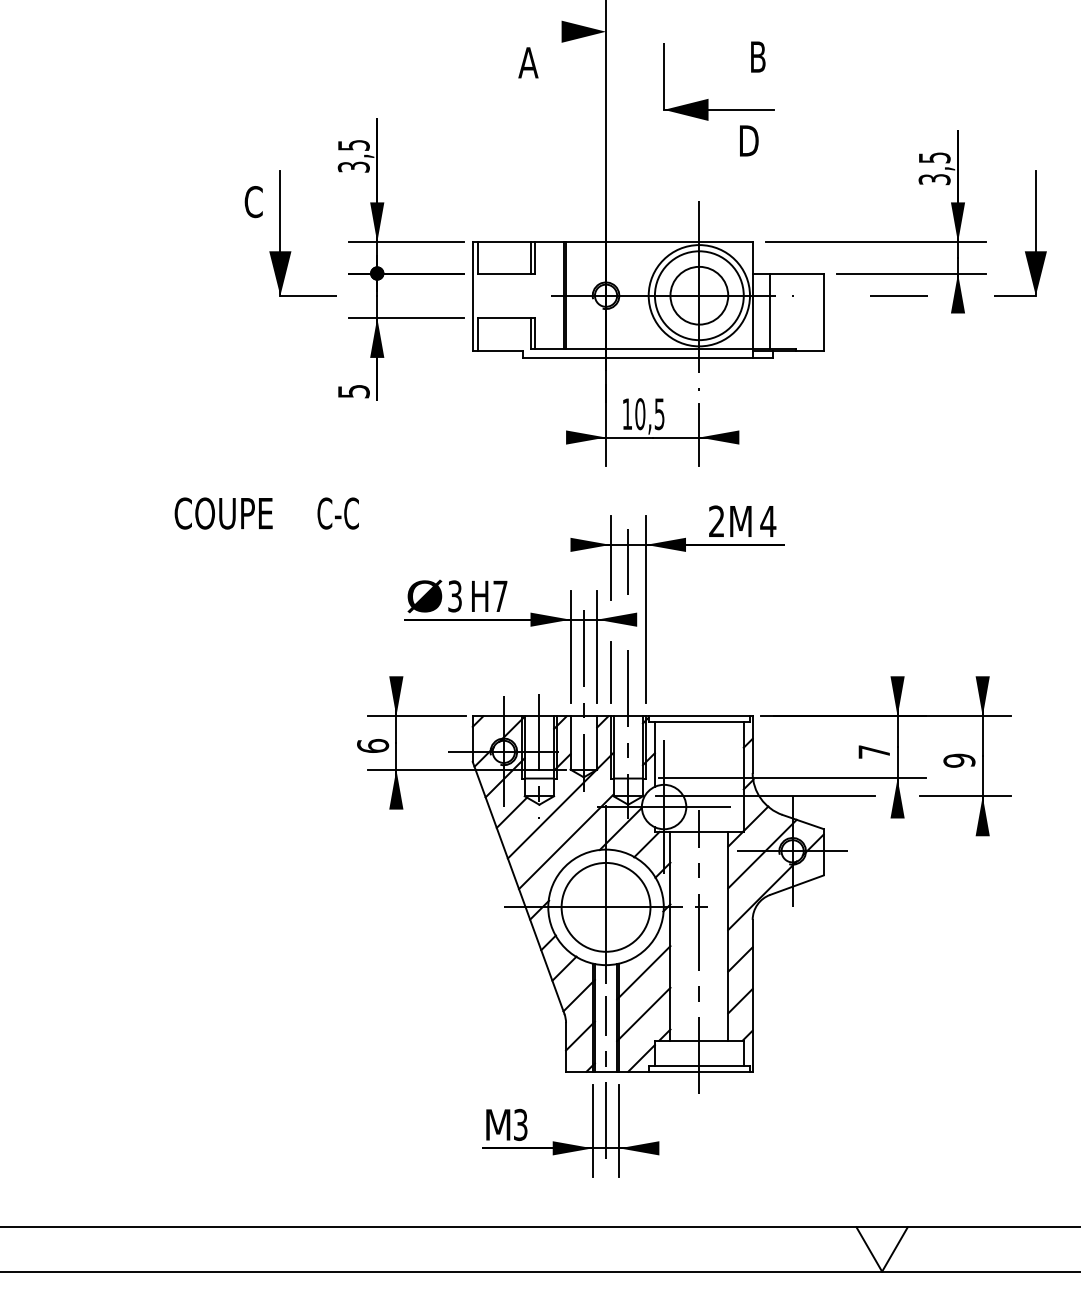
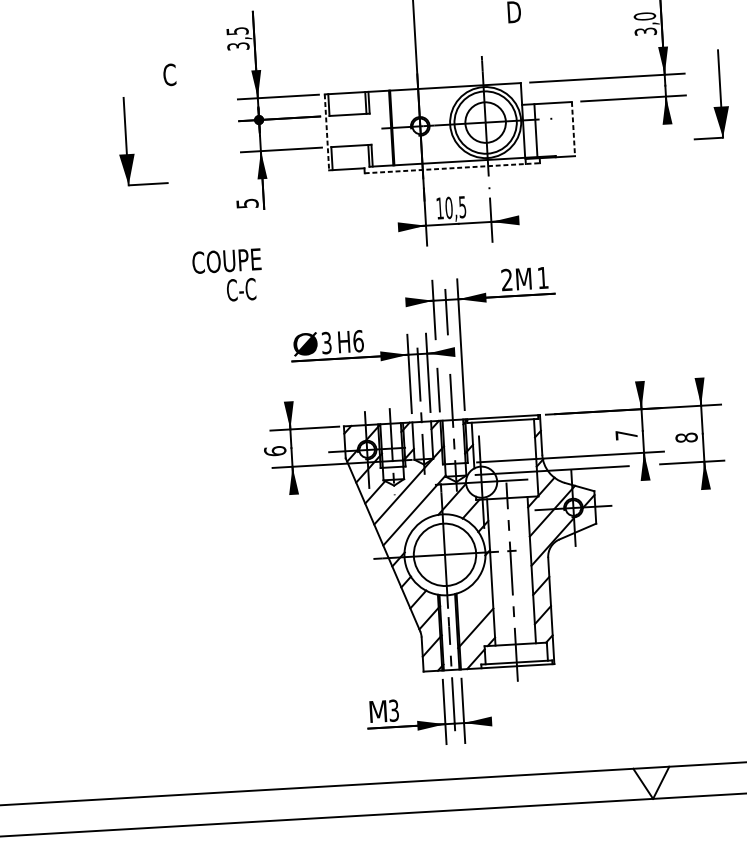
text: (934, 157) -> (644, 16), 3,5 -> 3,0
part: (1035, 233) -> (720, 94), moved
part: (291, 251) -> (134, 153), moved
line: (899, 295) -> (625, 114), removed
line: (472, 297) -> (326, 132), solid -> dashed
line: (823, 312) -> (573, 129), solid -> dashed
line: (648, 357) -> (452, 167), solid -> dashed
text: (223, 513) -> (226, 261), moved
text: (768, 521) -> (543, 277), 4 -> 1
text: (500, 596) -> (358, 341), H7 -> H6
text: (959, 760) -> (686, 437), 9 -> 8
line: (643, 972) -> (473, 598), removed

